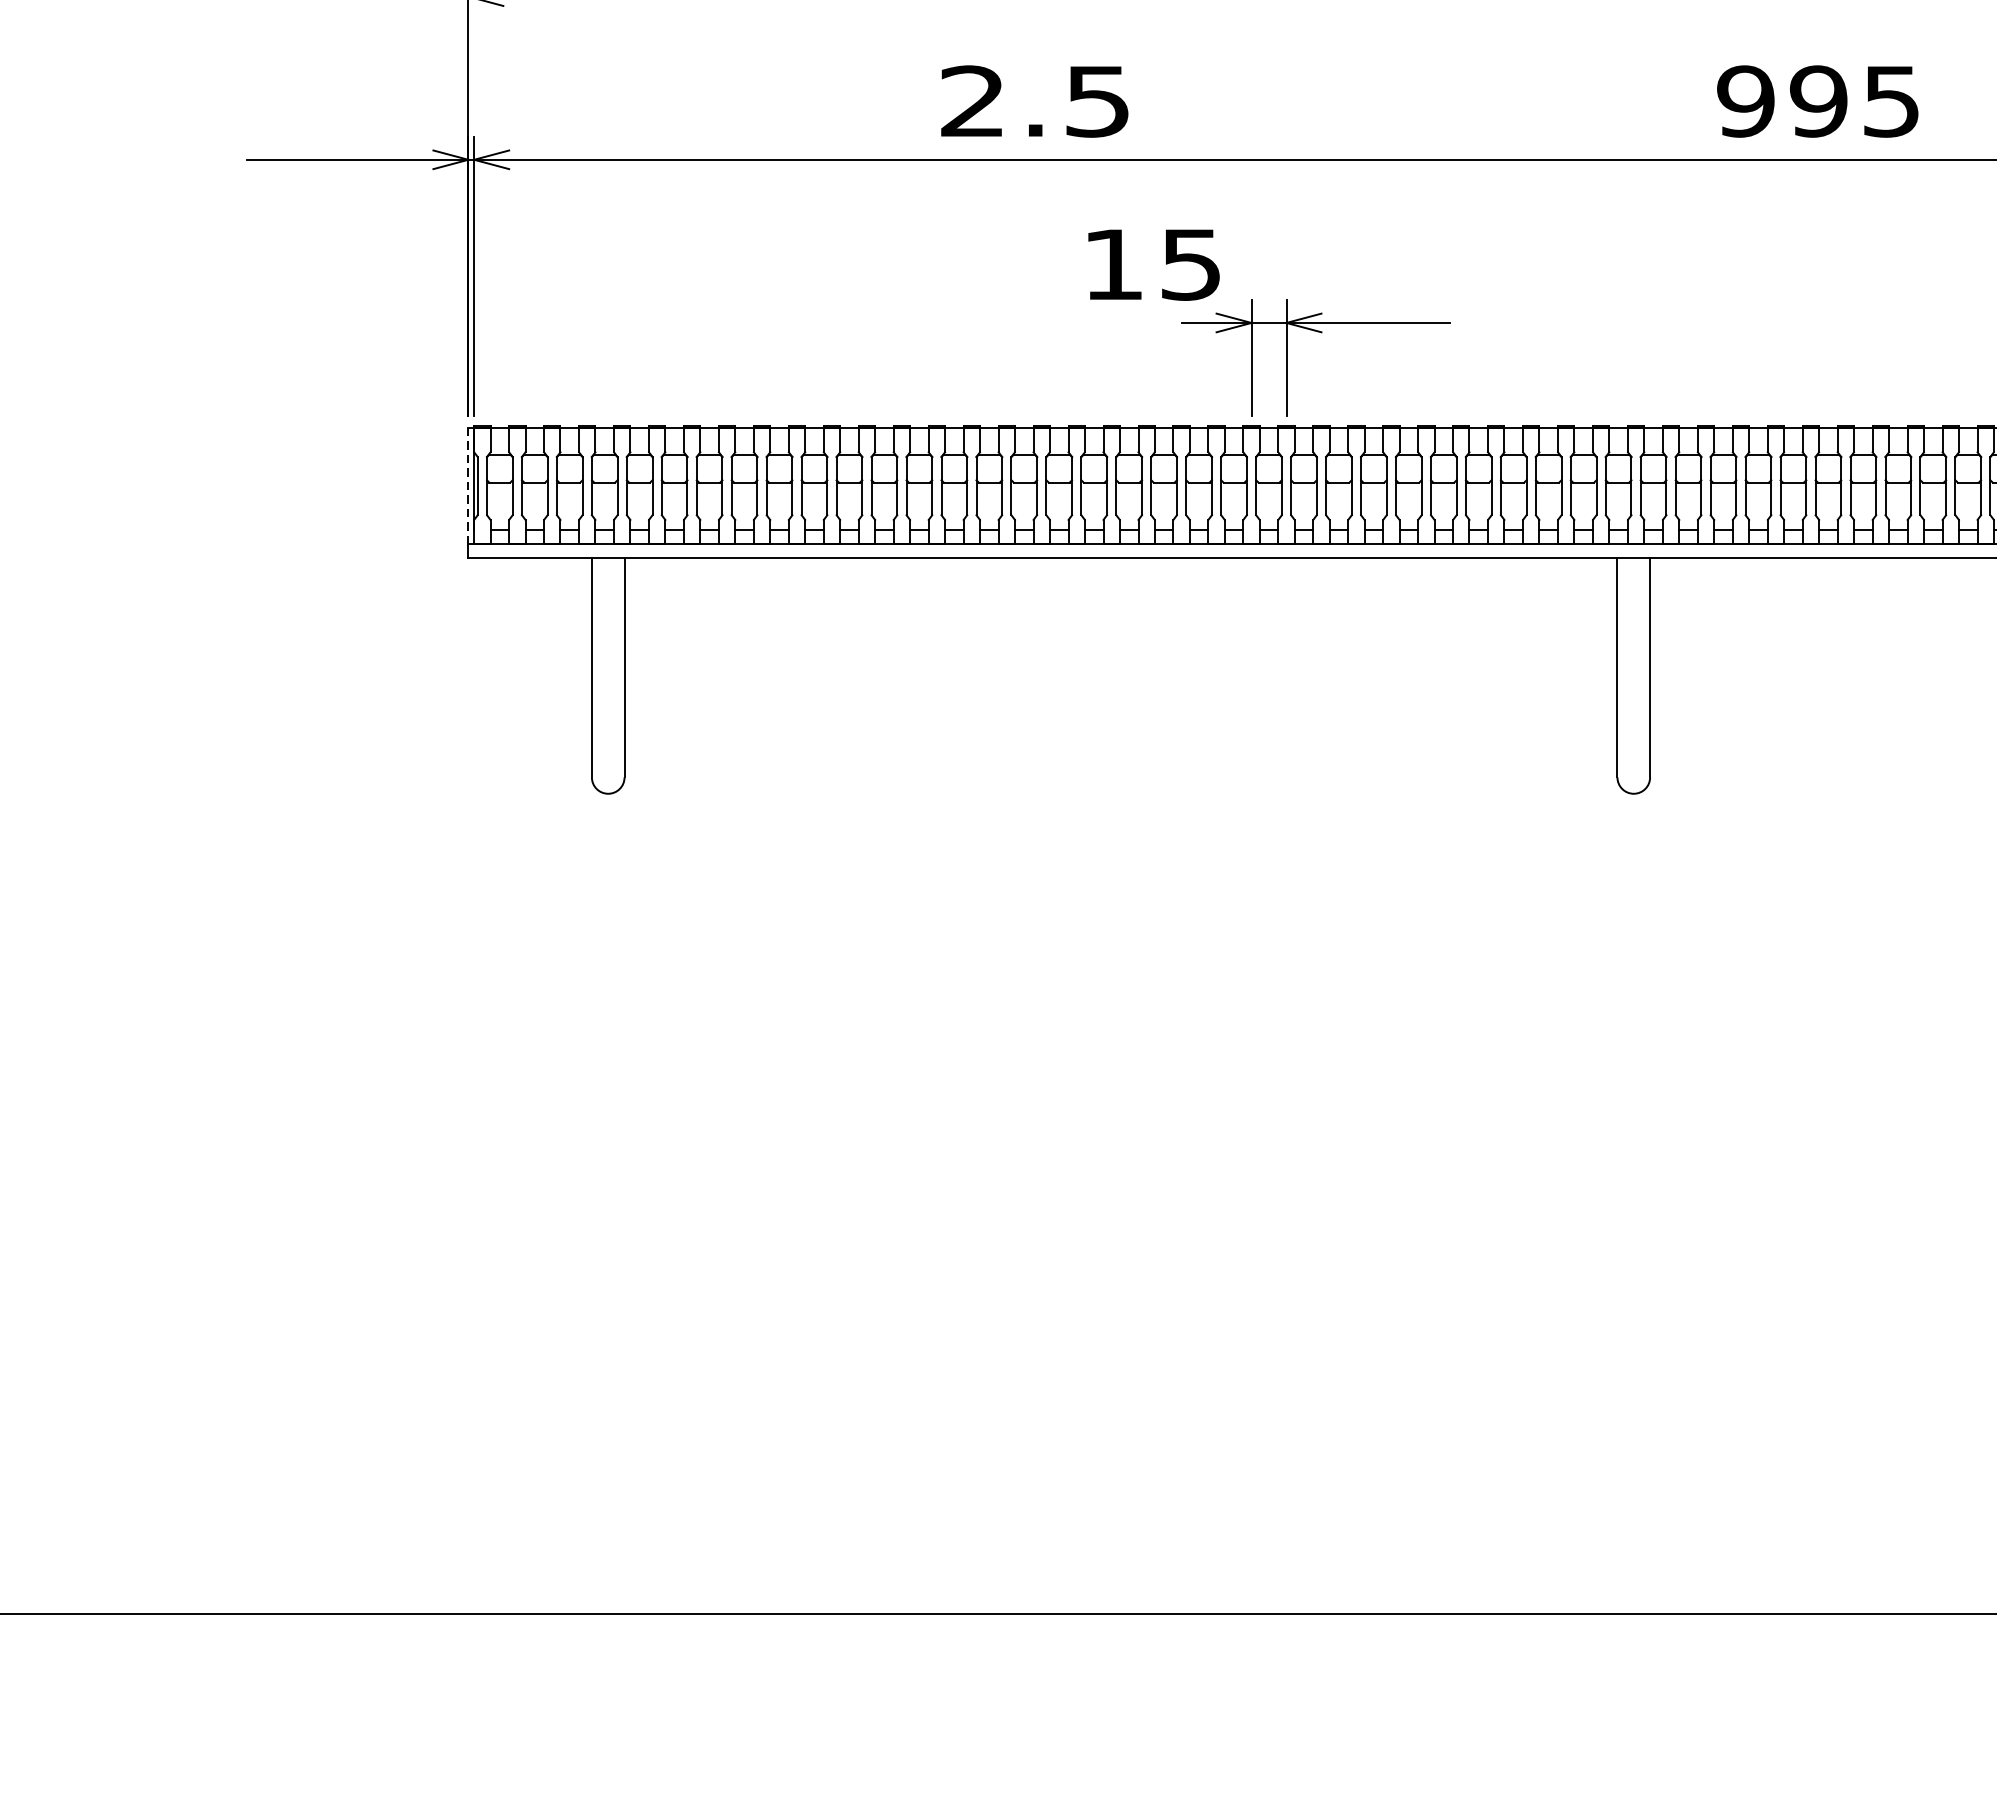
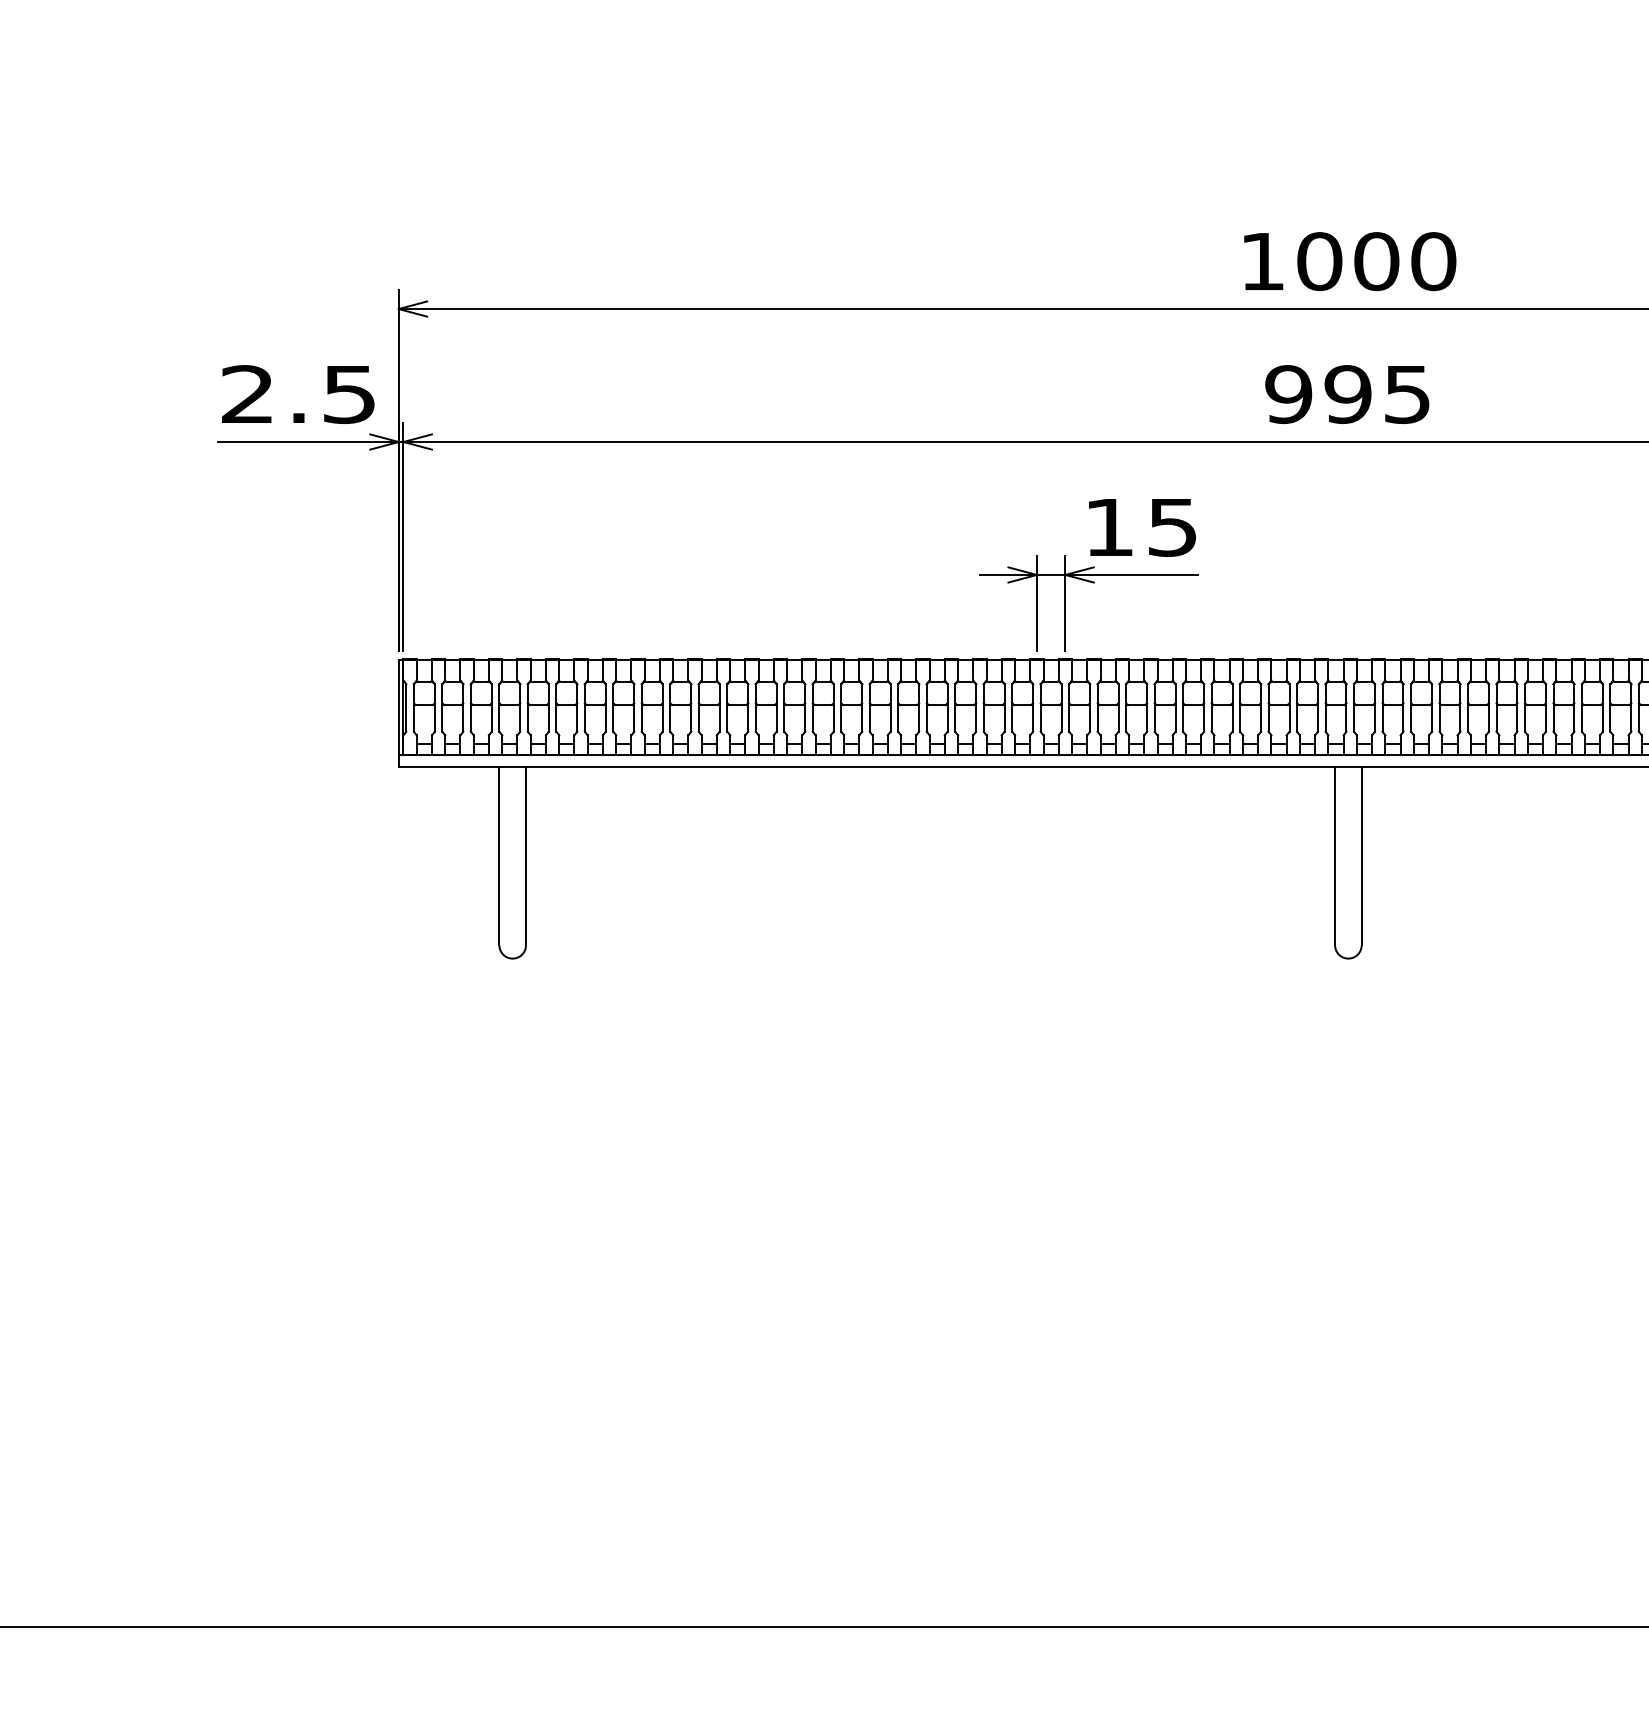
text: (1035, 101) -> (298, 394), moved
text: (1818, 101) -> (1347, 394), moved
text: (1154, 264) -> (1142, 527), moved
line: (468, 485) -> (398, 707), dashed -> solid

